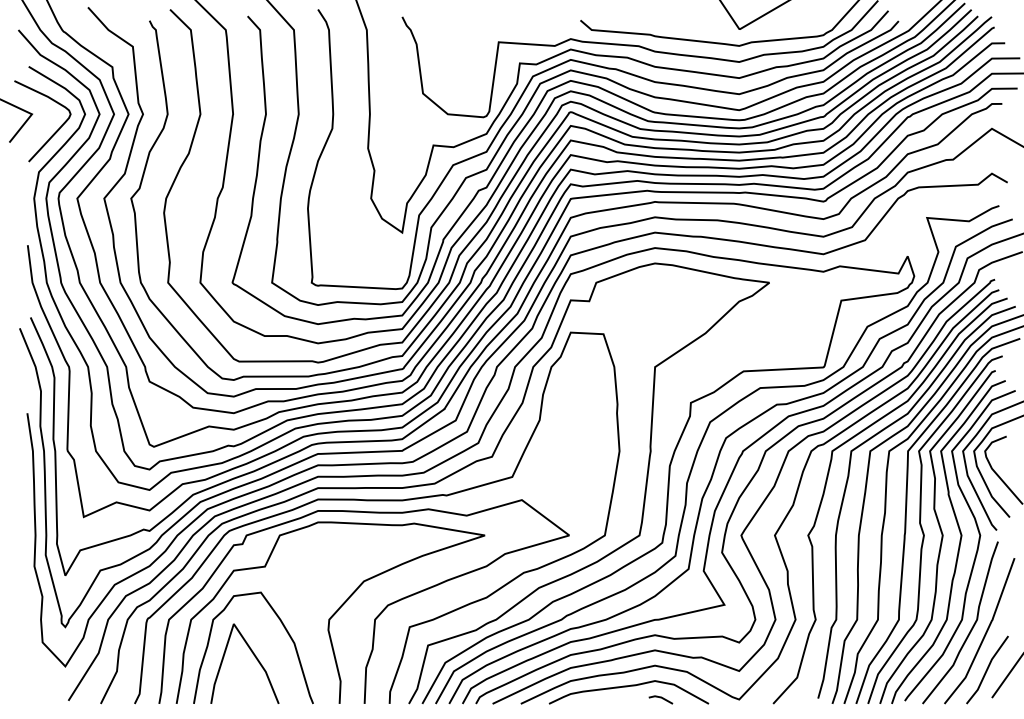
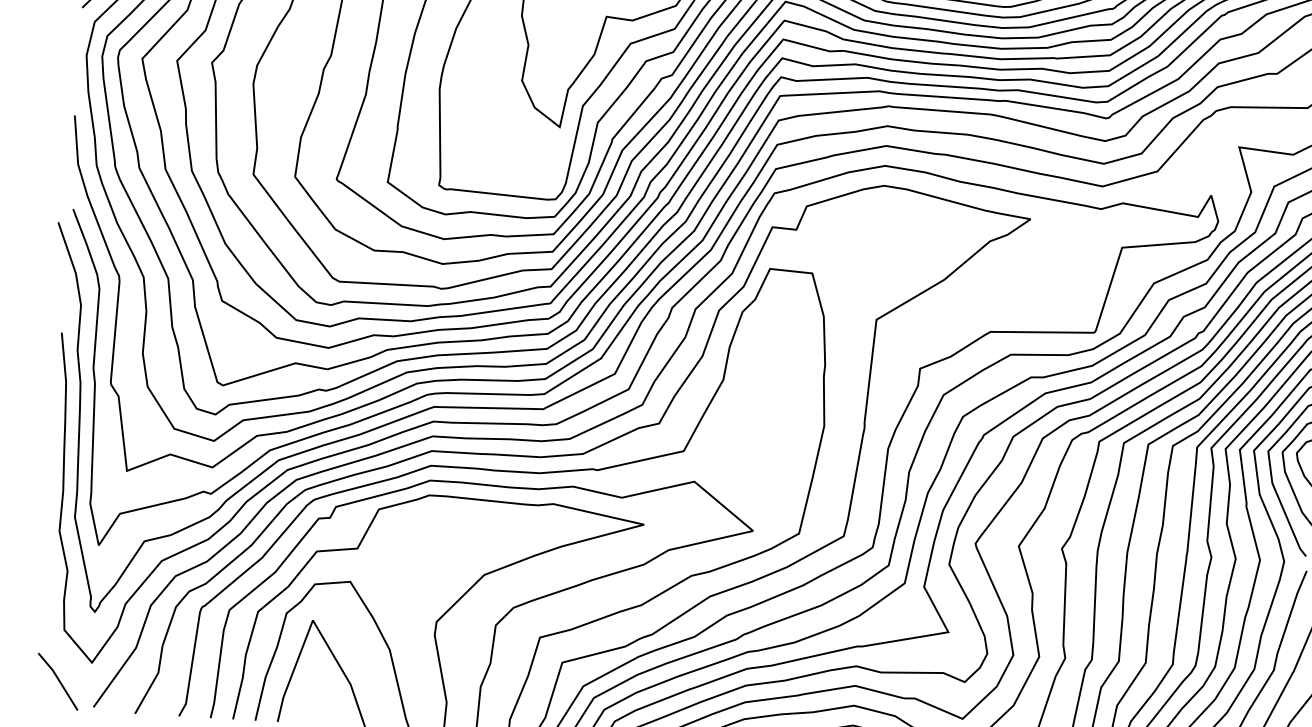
line: (39, 681) -> (57, 680), added

